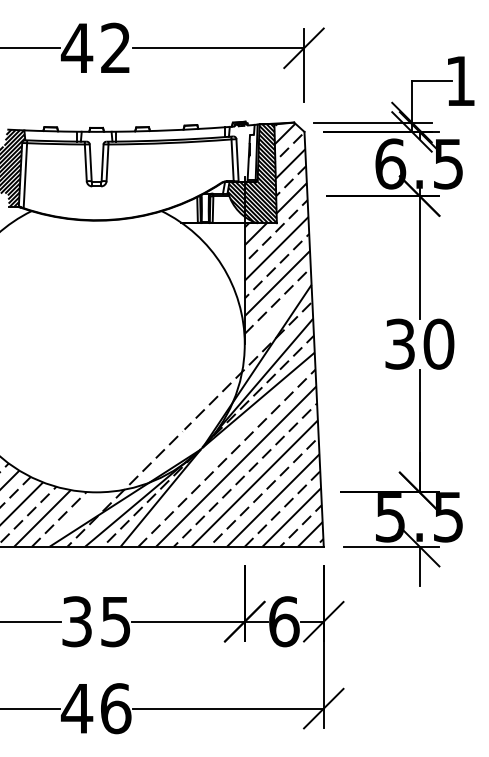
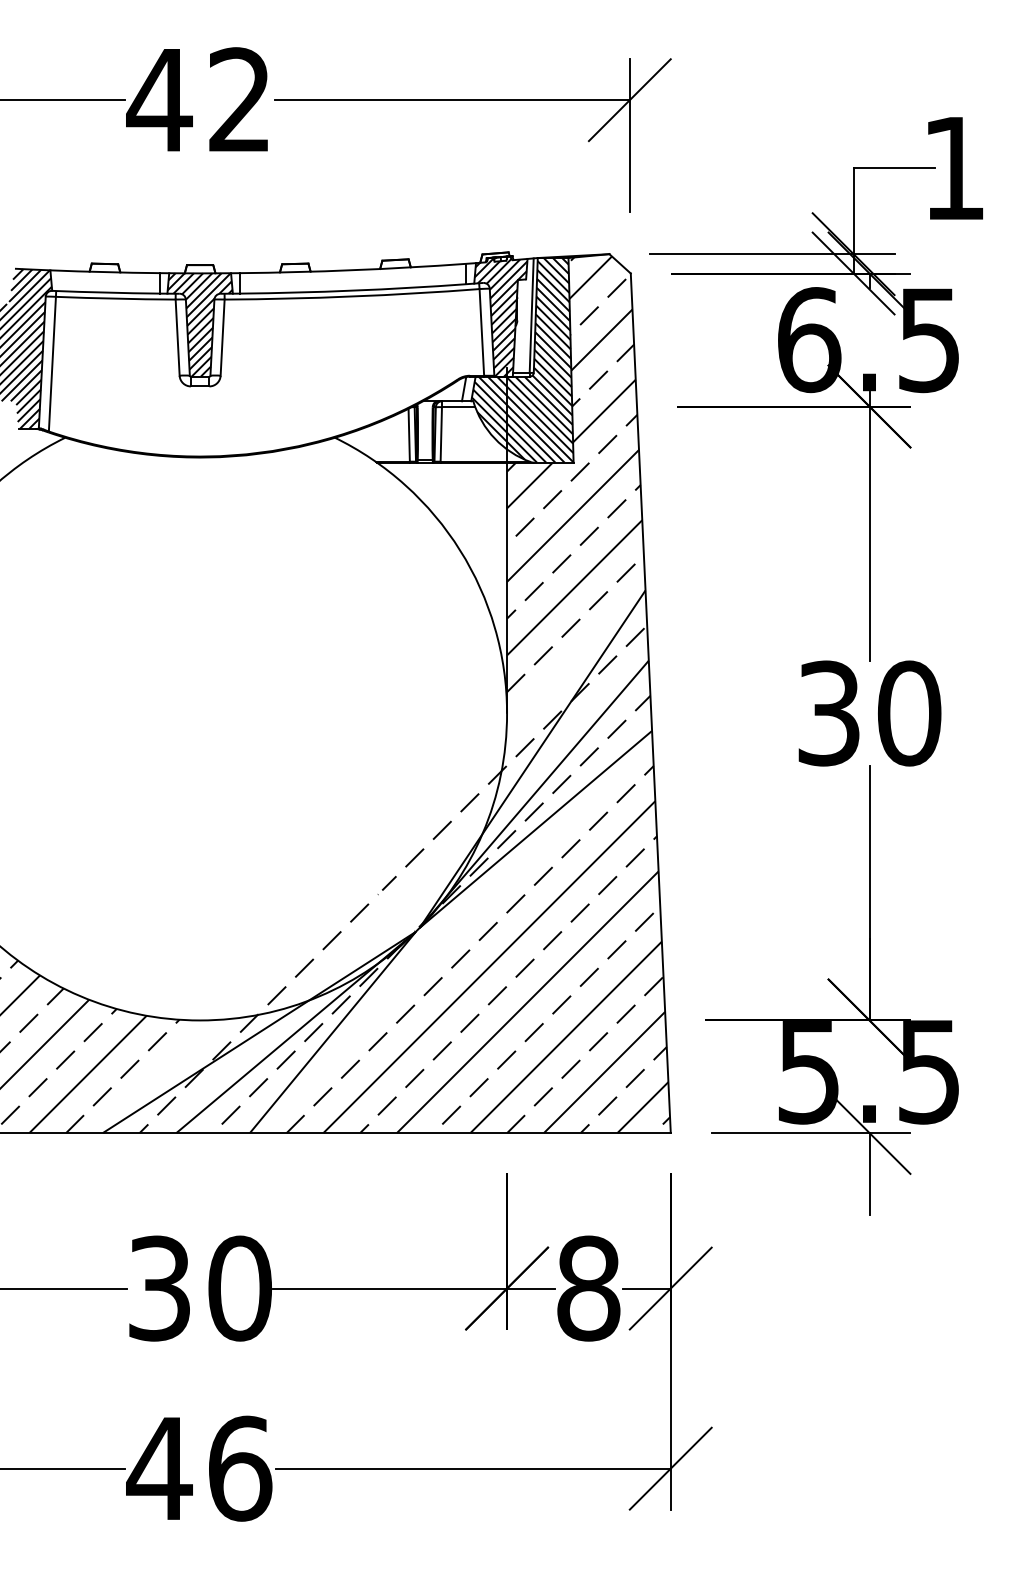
hatch: (241, 152) -> (500, 316), added
hatch: (96, 156) -> (199, 324), added
text: (115, 621) -> (239, 1288), 35 -> 30
text: (284, 621) -> (589, 1288), 6 -> 8

